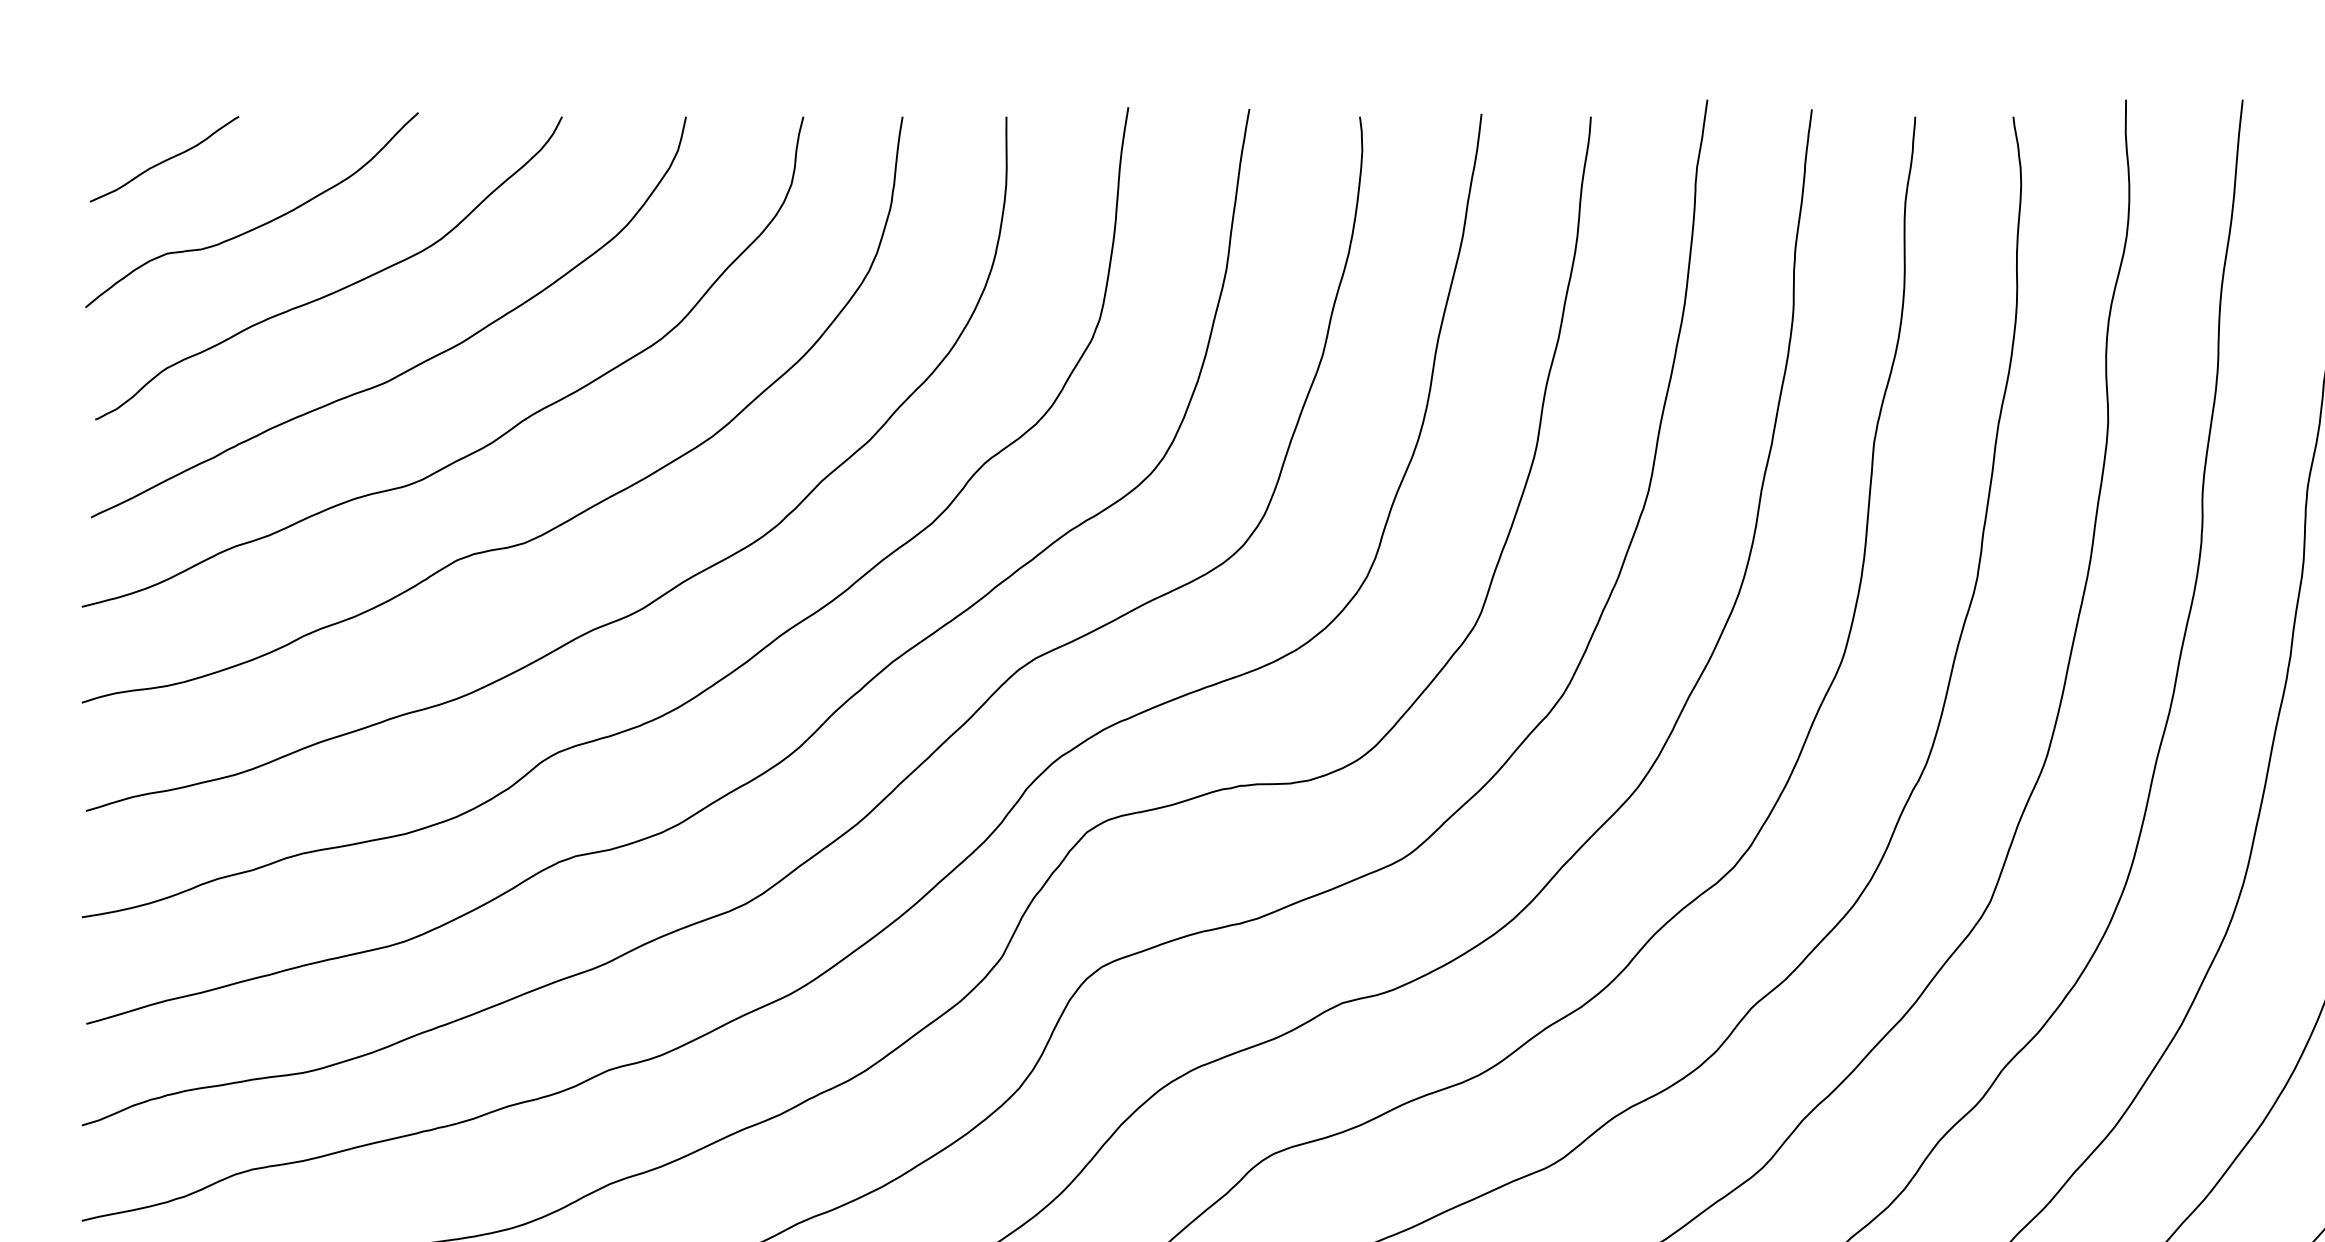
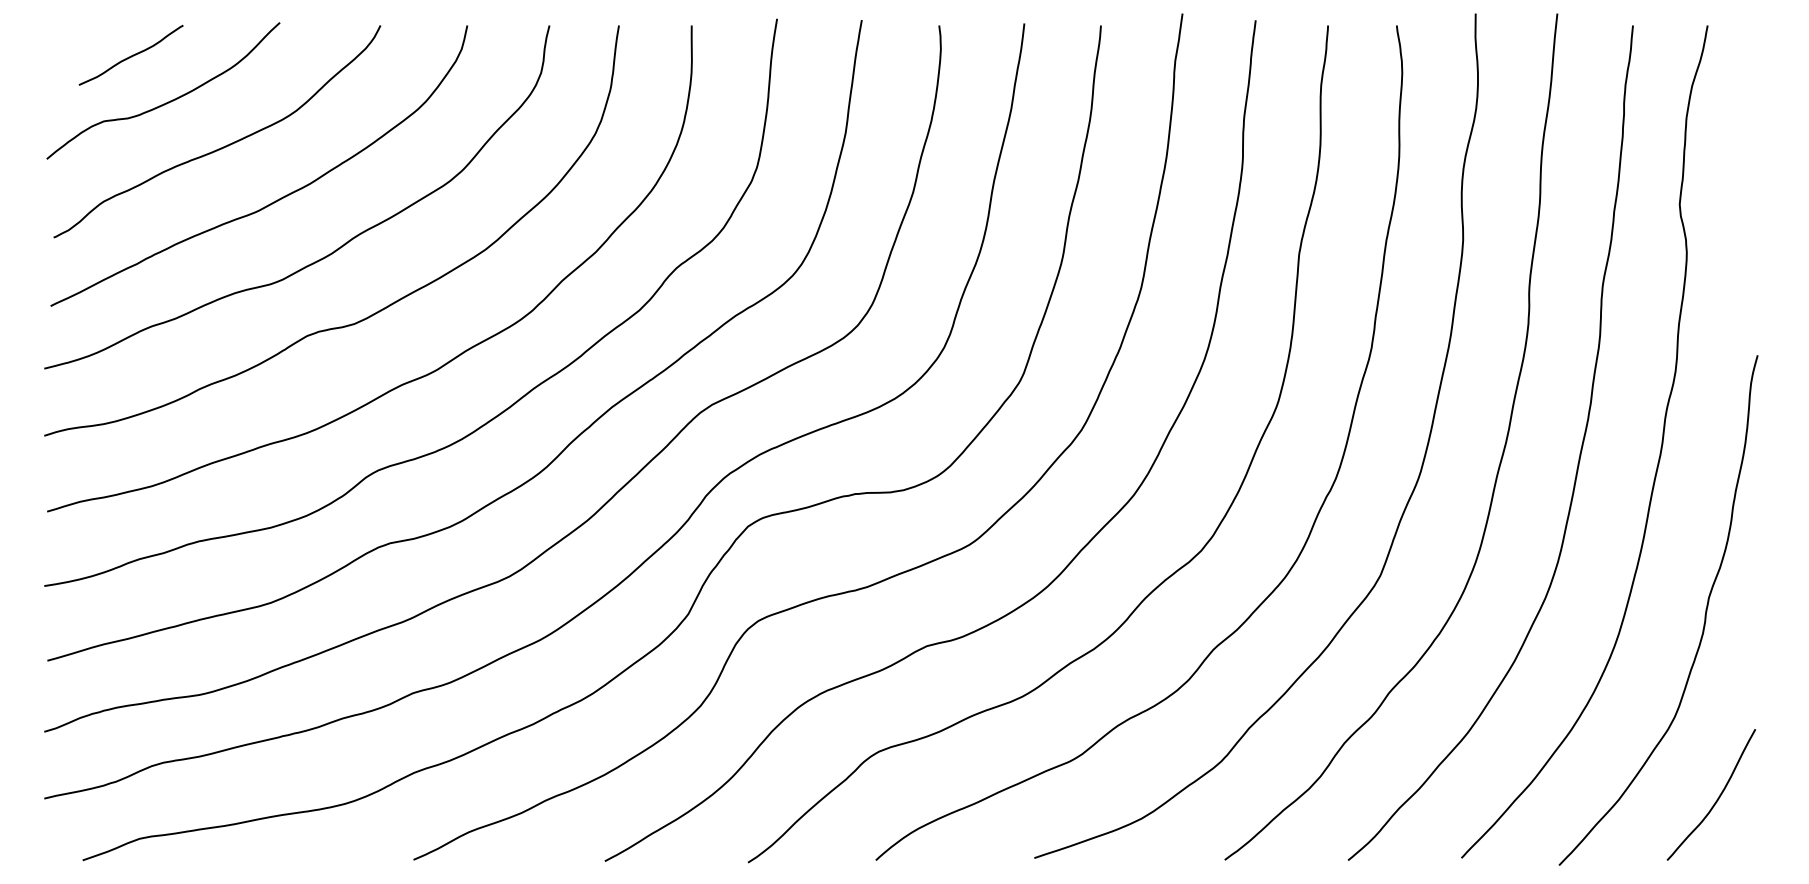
curve: (165, 159) -> (131, 55), moved

